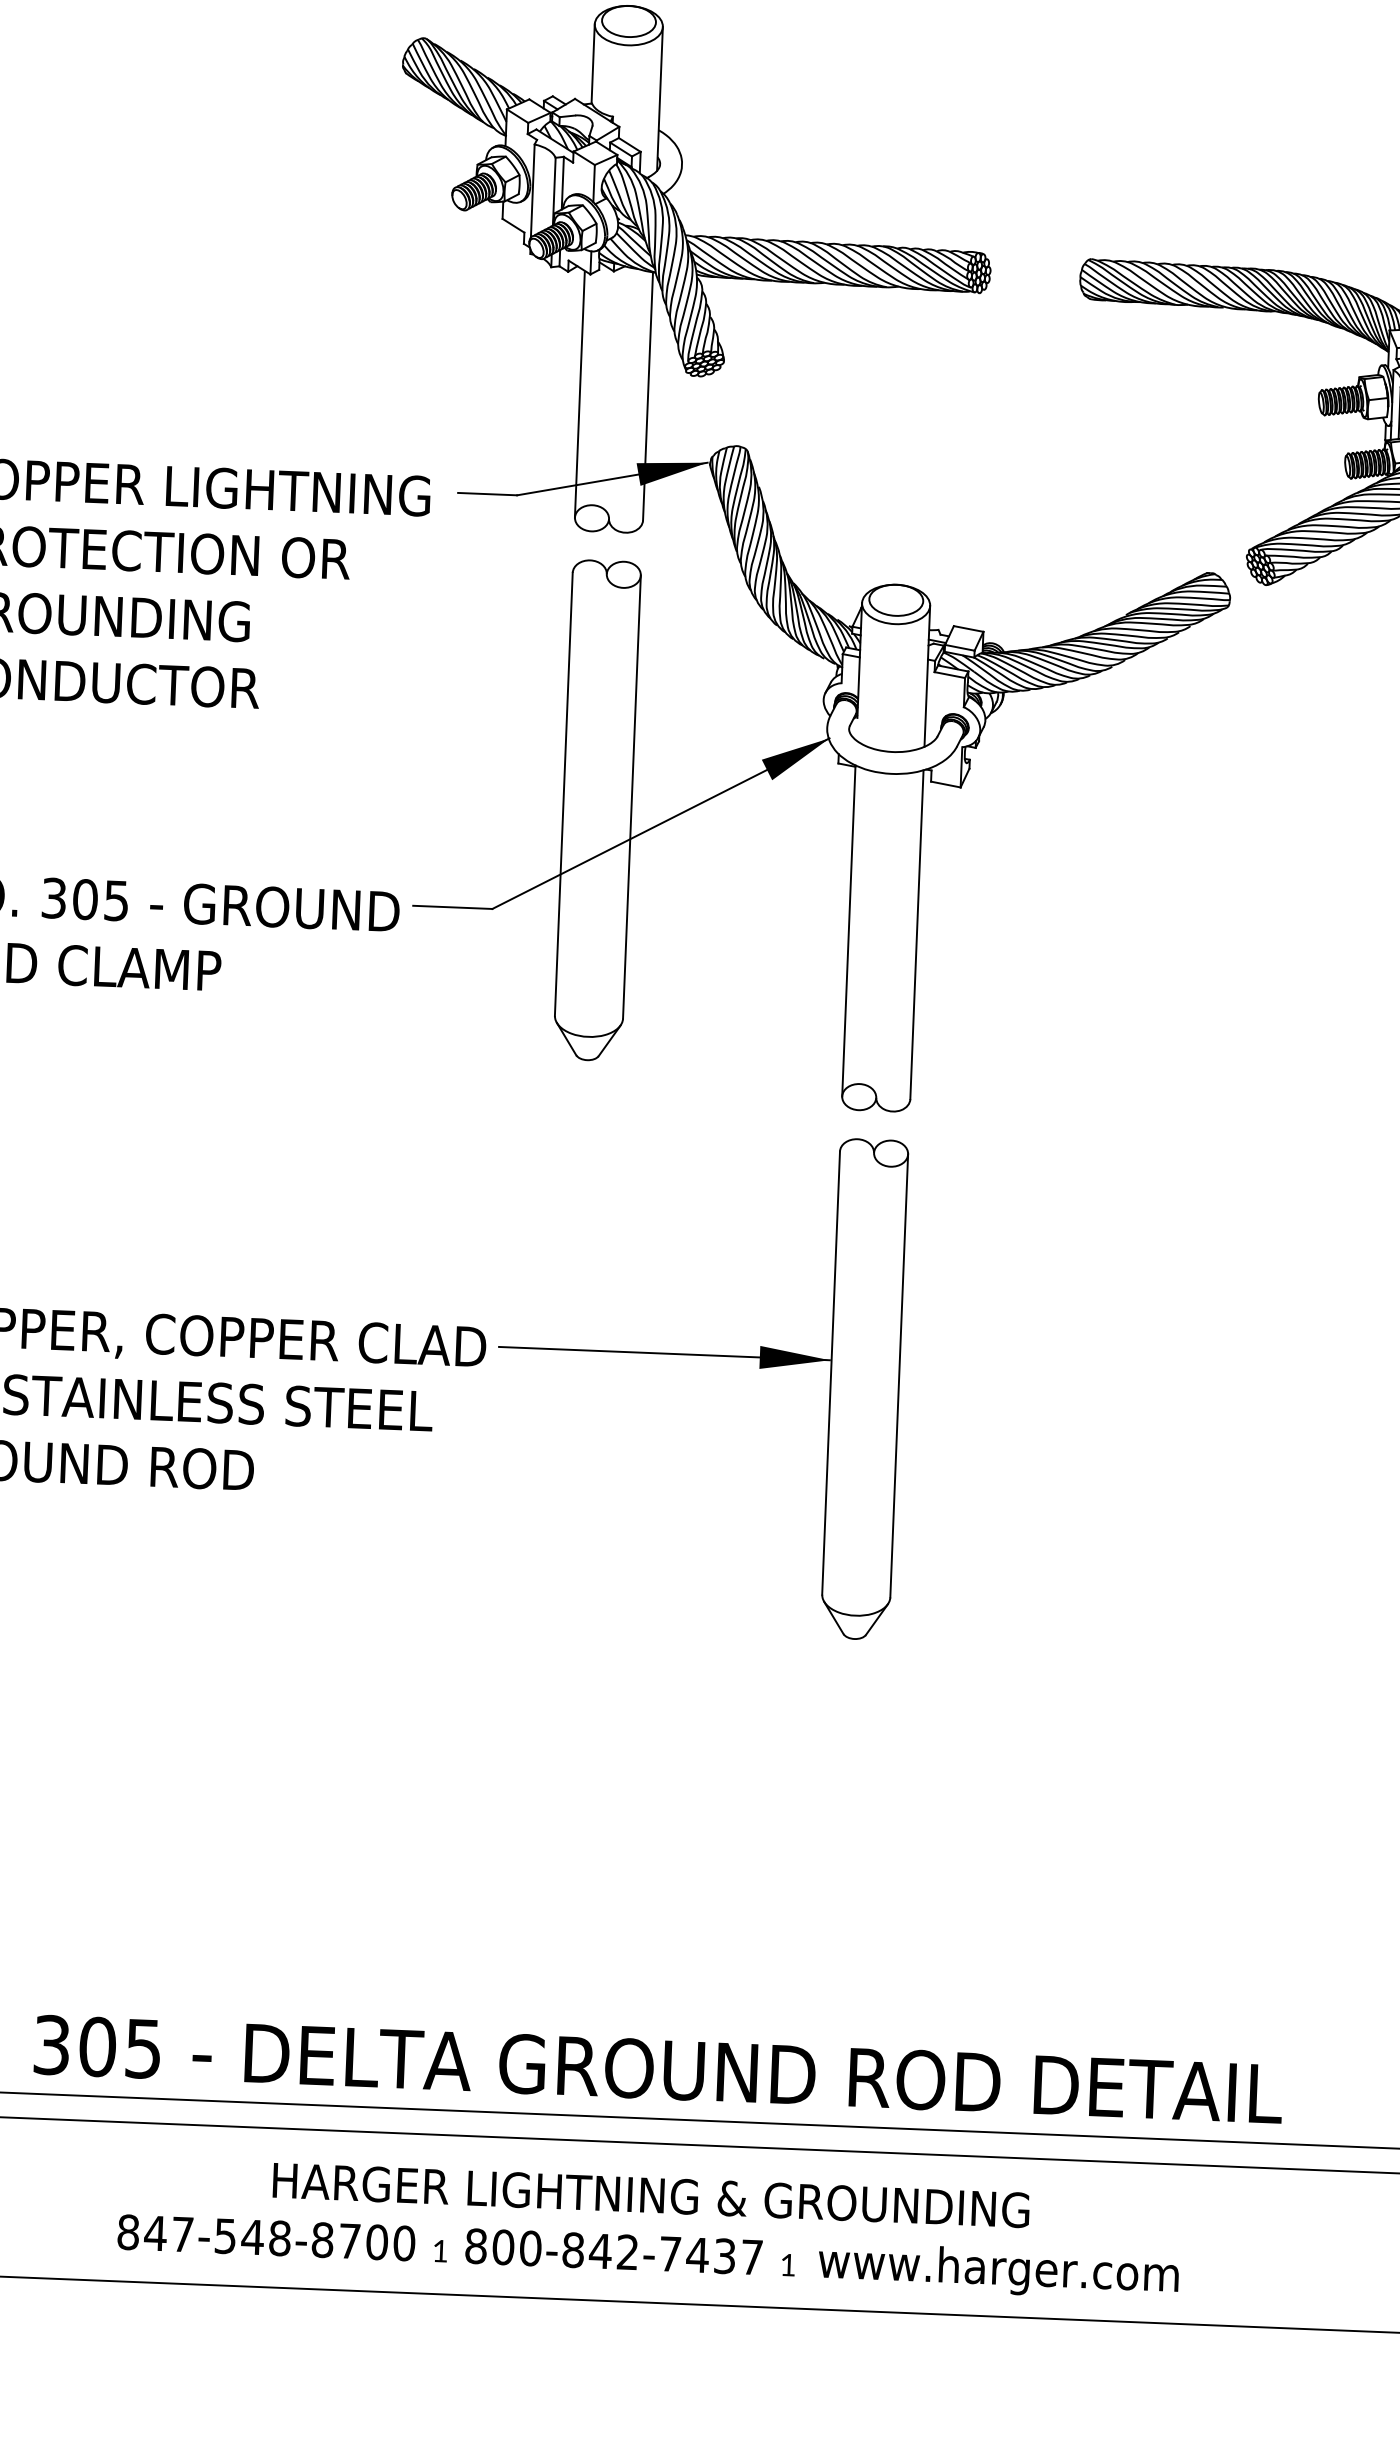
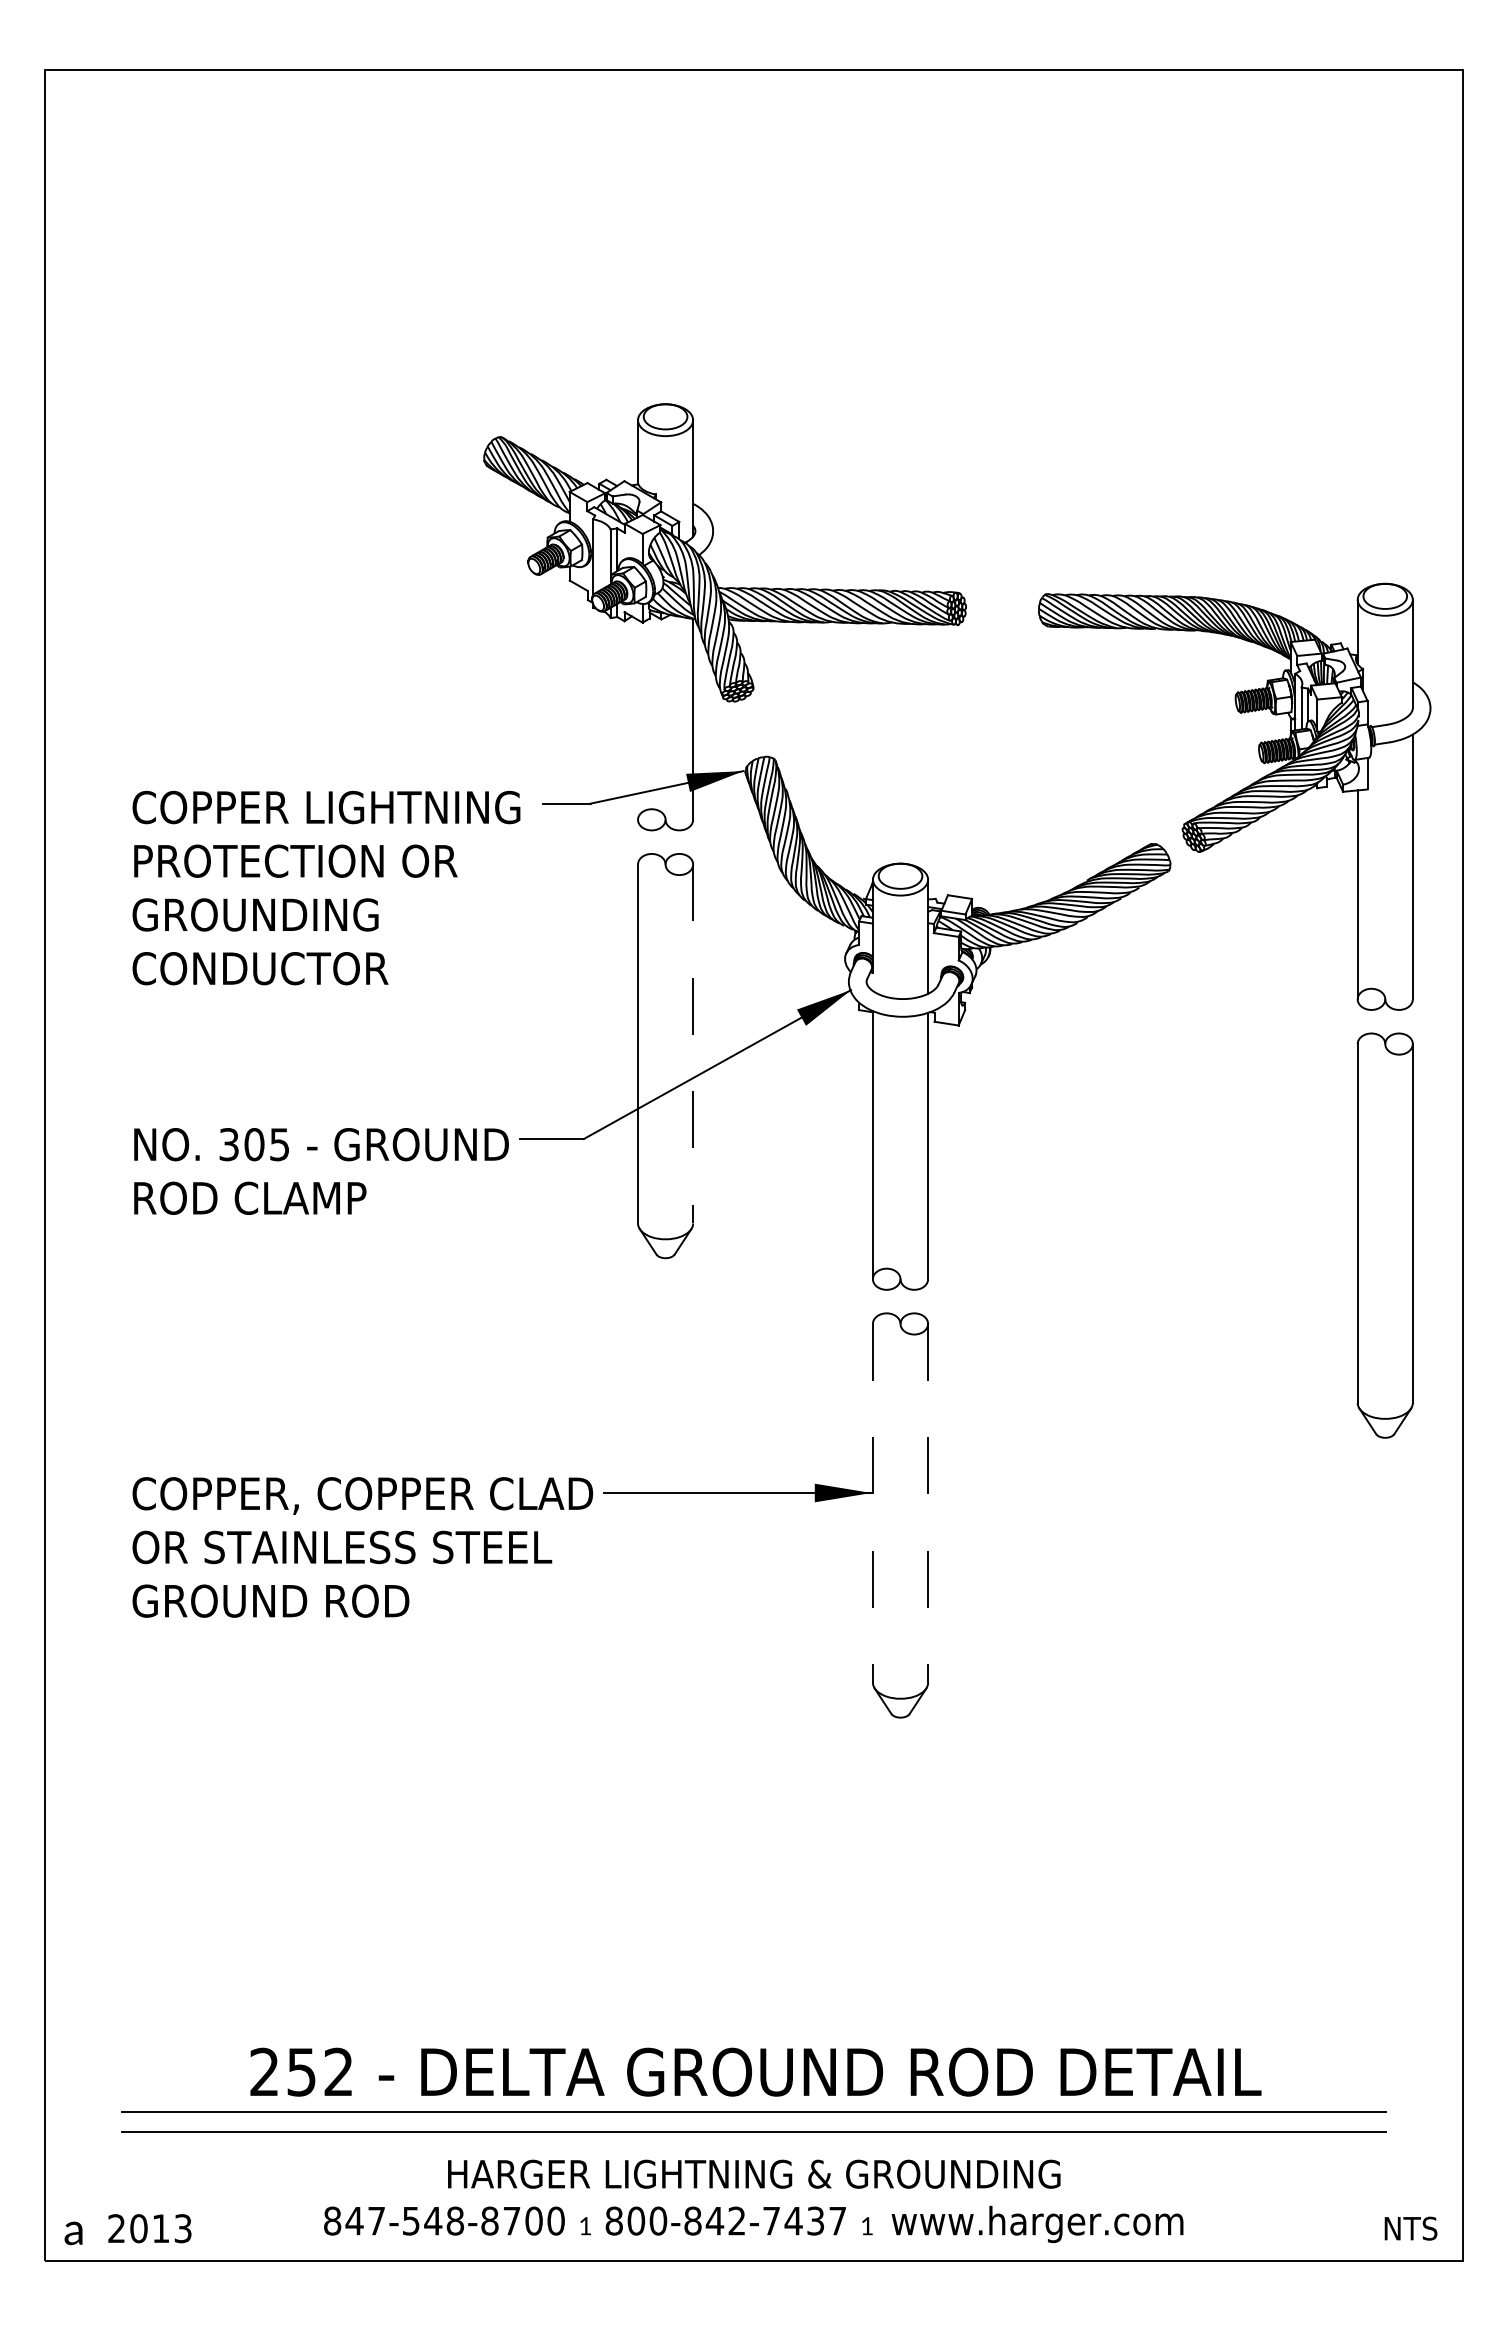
line: (579, 394) -> (637, 720), removed
line: (632, 797) -> (693, 1044), solid -> dashed
line: (830, 1373) -> (872, 1503), solid -> dashed
line: (899, 1376) -> (928, 1503), solid -> dashed
text: (97, 2046) -> (301, 2071), 305 -> 252

